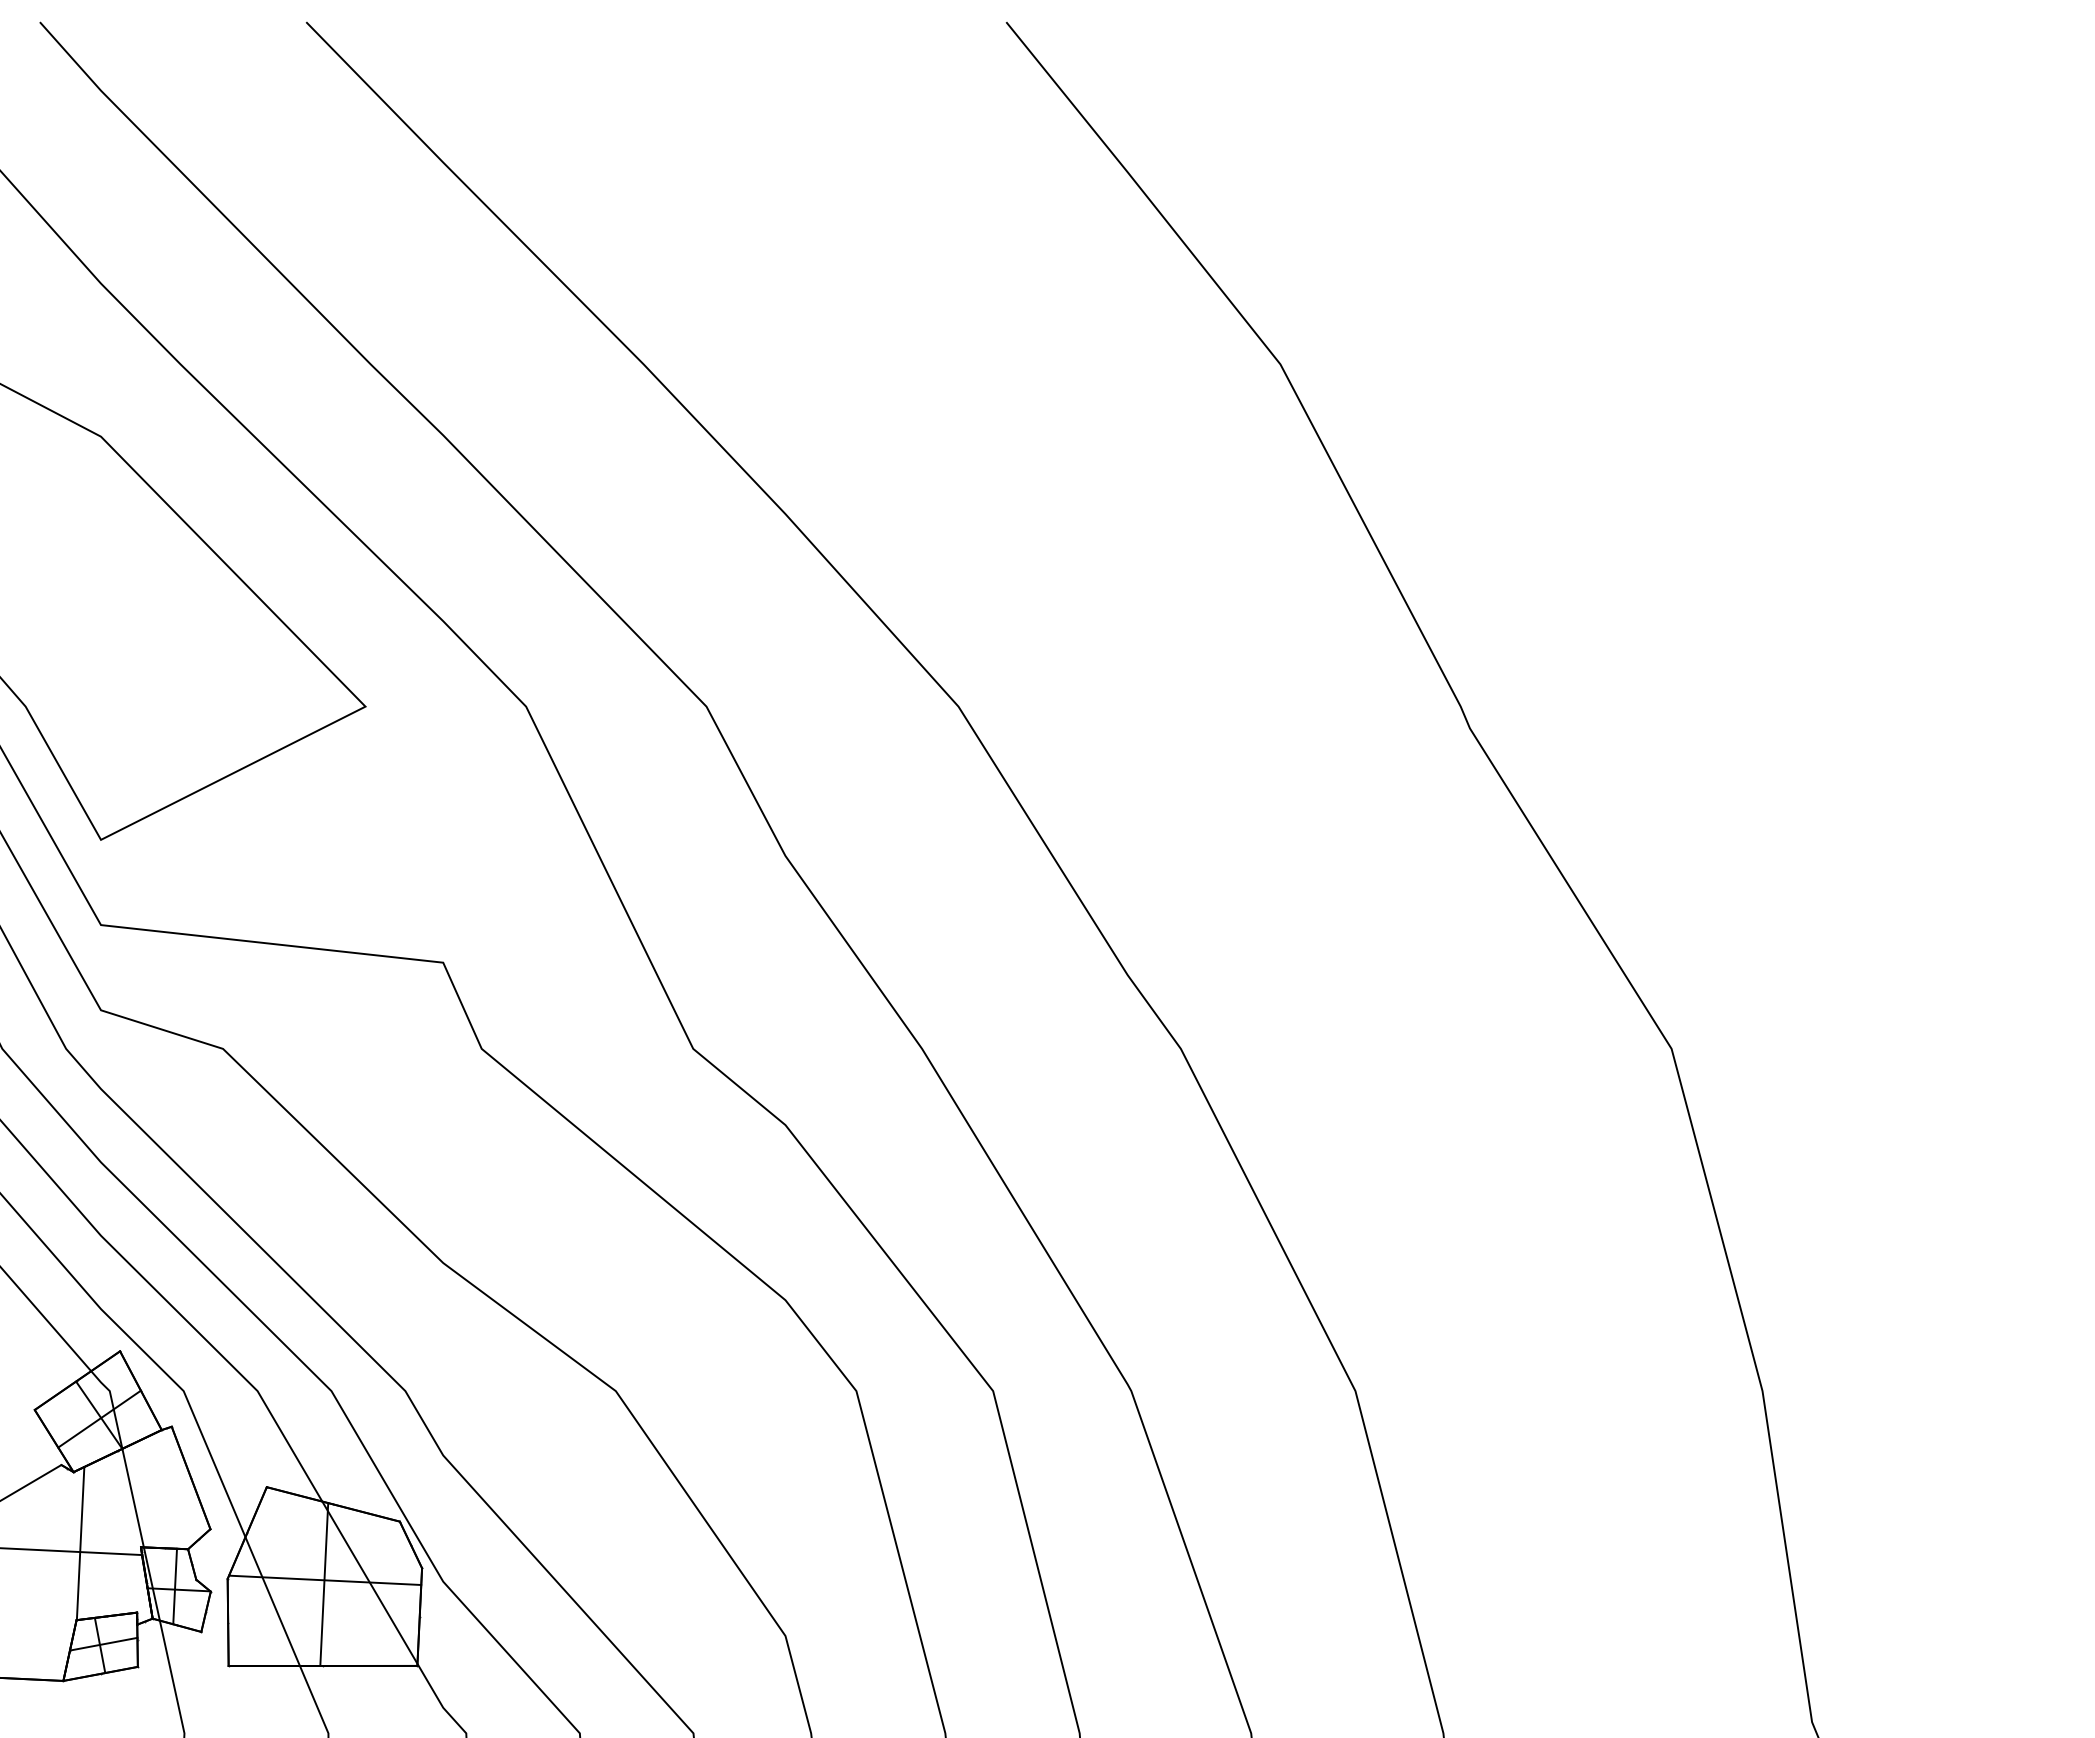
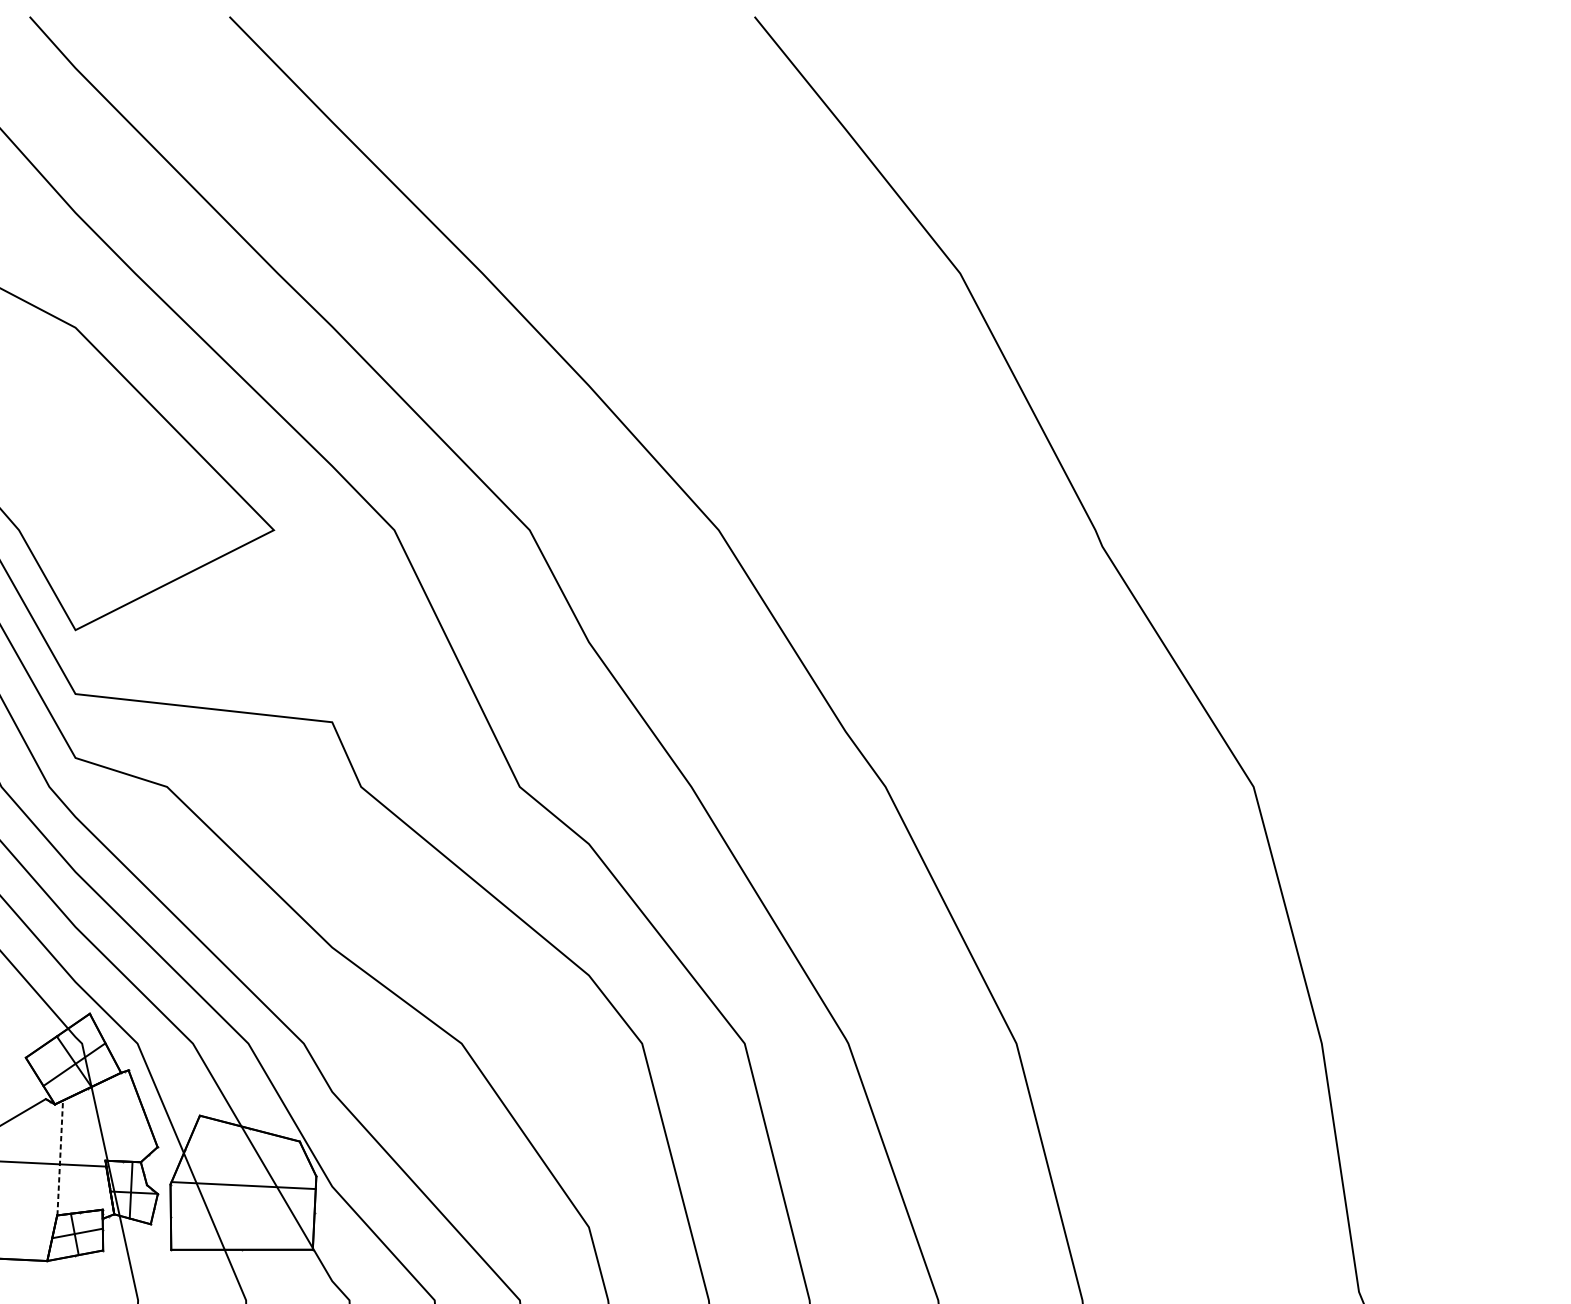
line: (80, 1543) -> (60, 1157), solid -> dashed
line: (324, 1584) -> (243, 1188), removed

